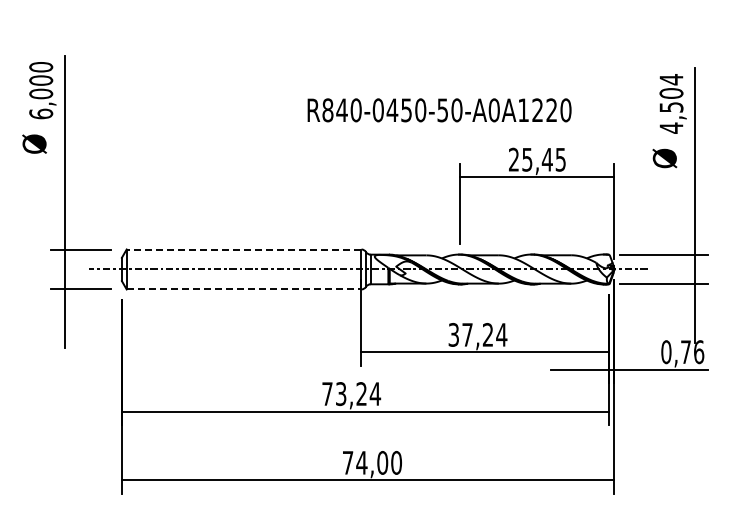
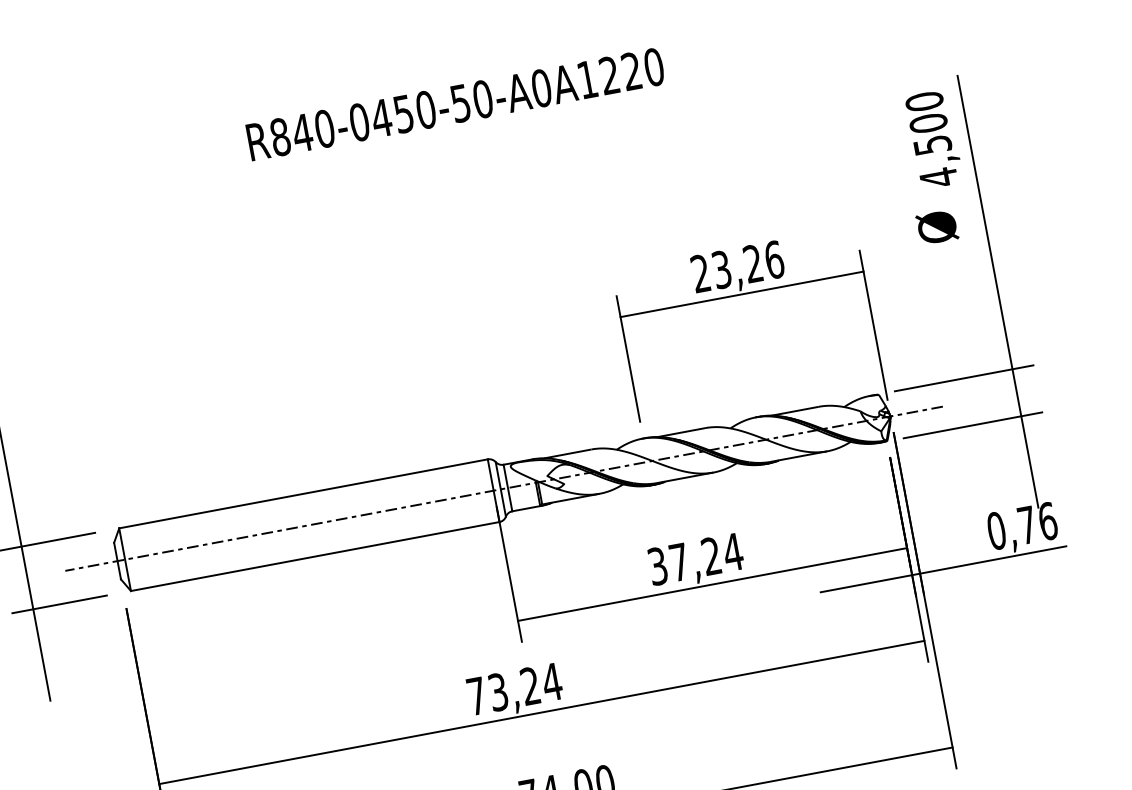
text: (671, 79) -> (924, 101), 4,504 -> 4,500
text: (439, 110) -> (455, 104), moved
text: (544, 159) -> (748, 264), 25,45 -> 23,26
line: (243, 249) -> (302, 494), dashed -> solid
line: (244, 289) -> (315, 556), dashed -> solid

